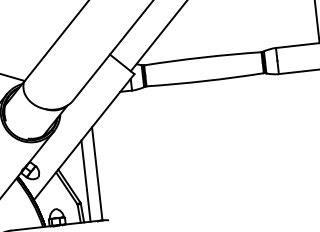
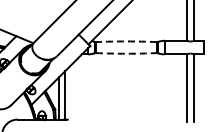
arc: (202, 57) -> (126, 41), solid -> dashed
arc: (205, 80) -> (126, 53), solid -> dashed

